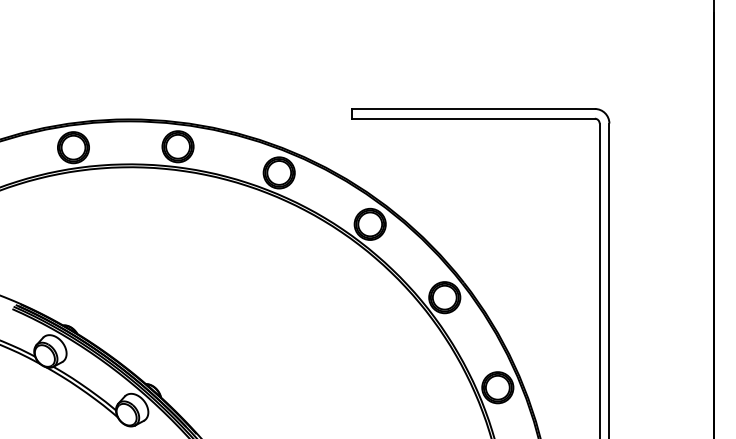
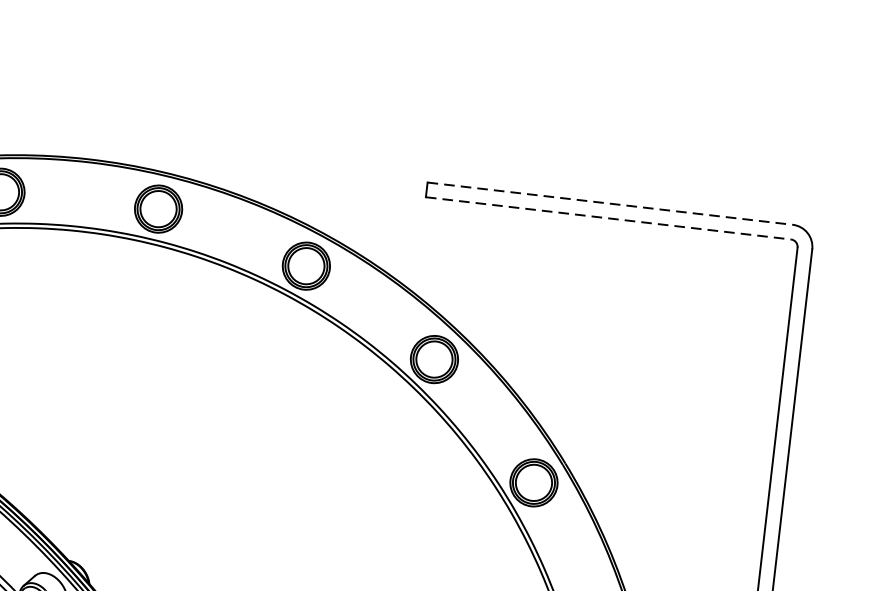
line: (474, 108) -> (611, 203), solid -> dashed
line: (474, 118) -> (609, 218), solid -> dashed

